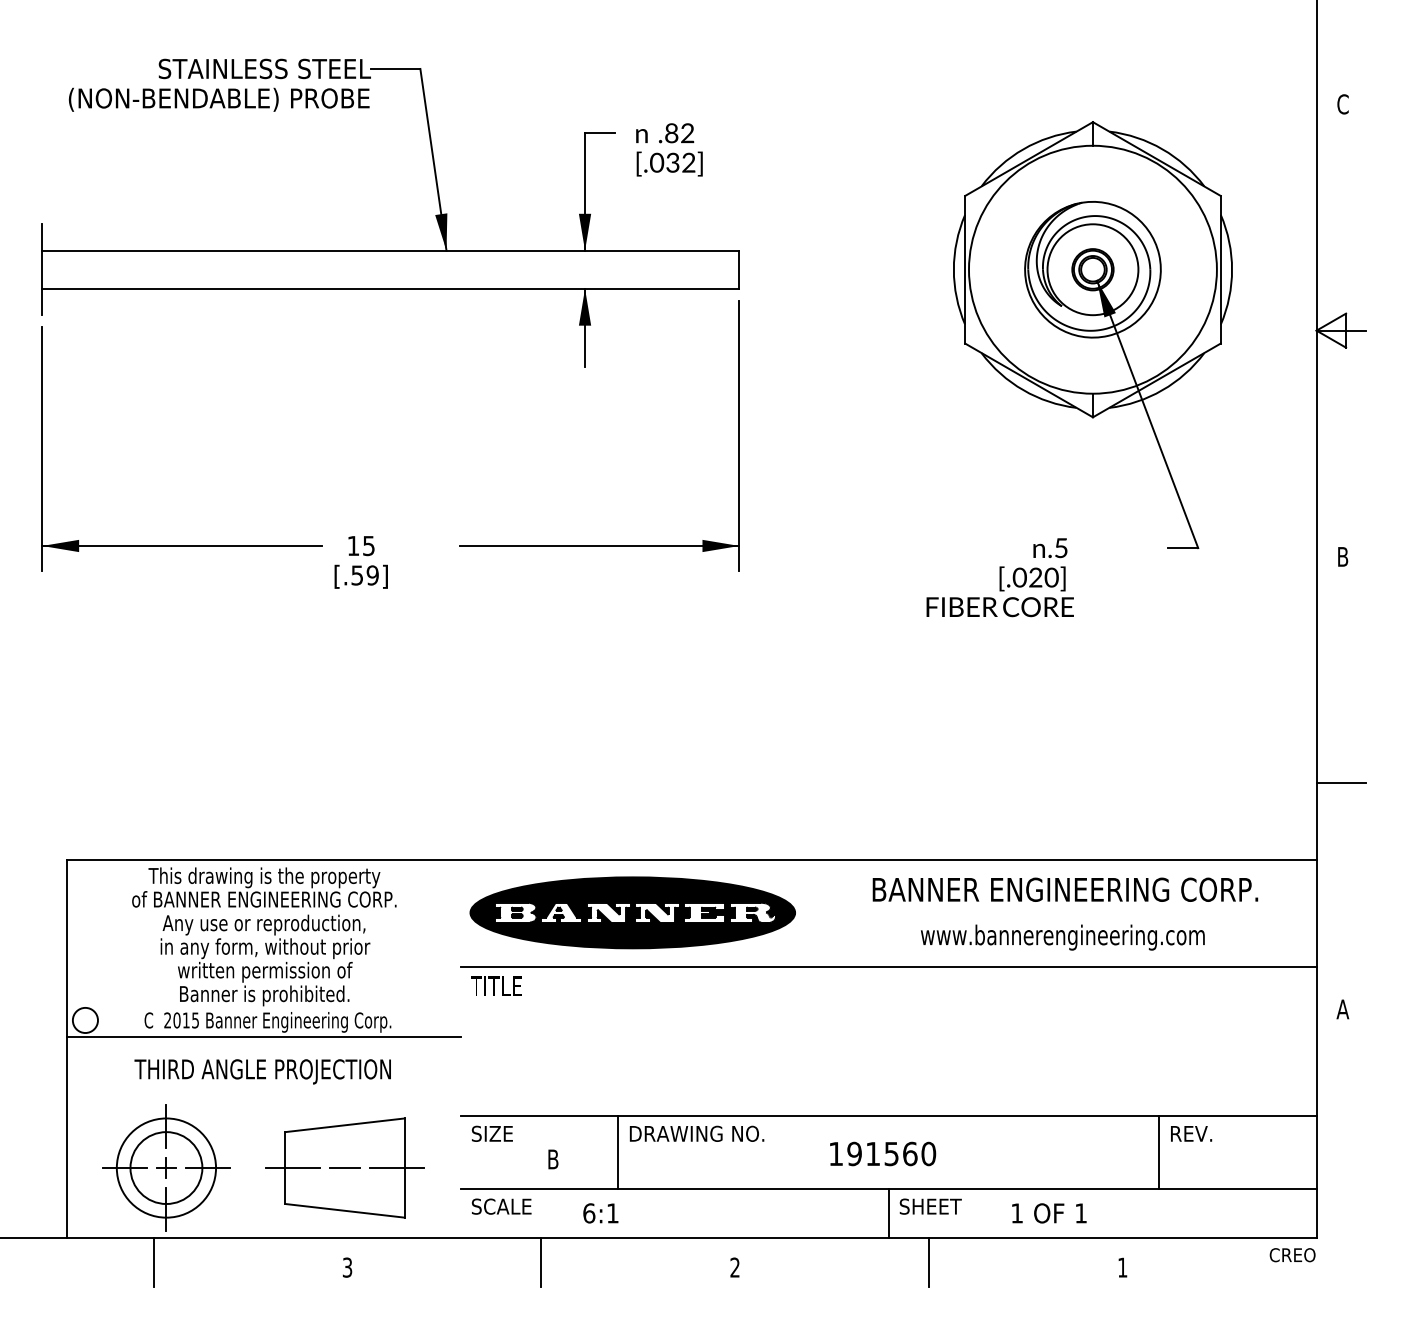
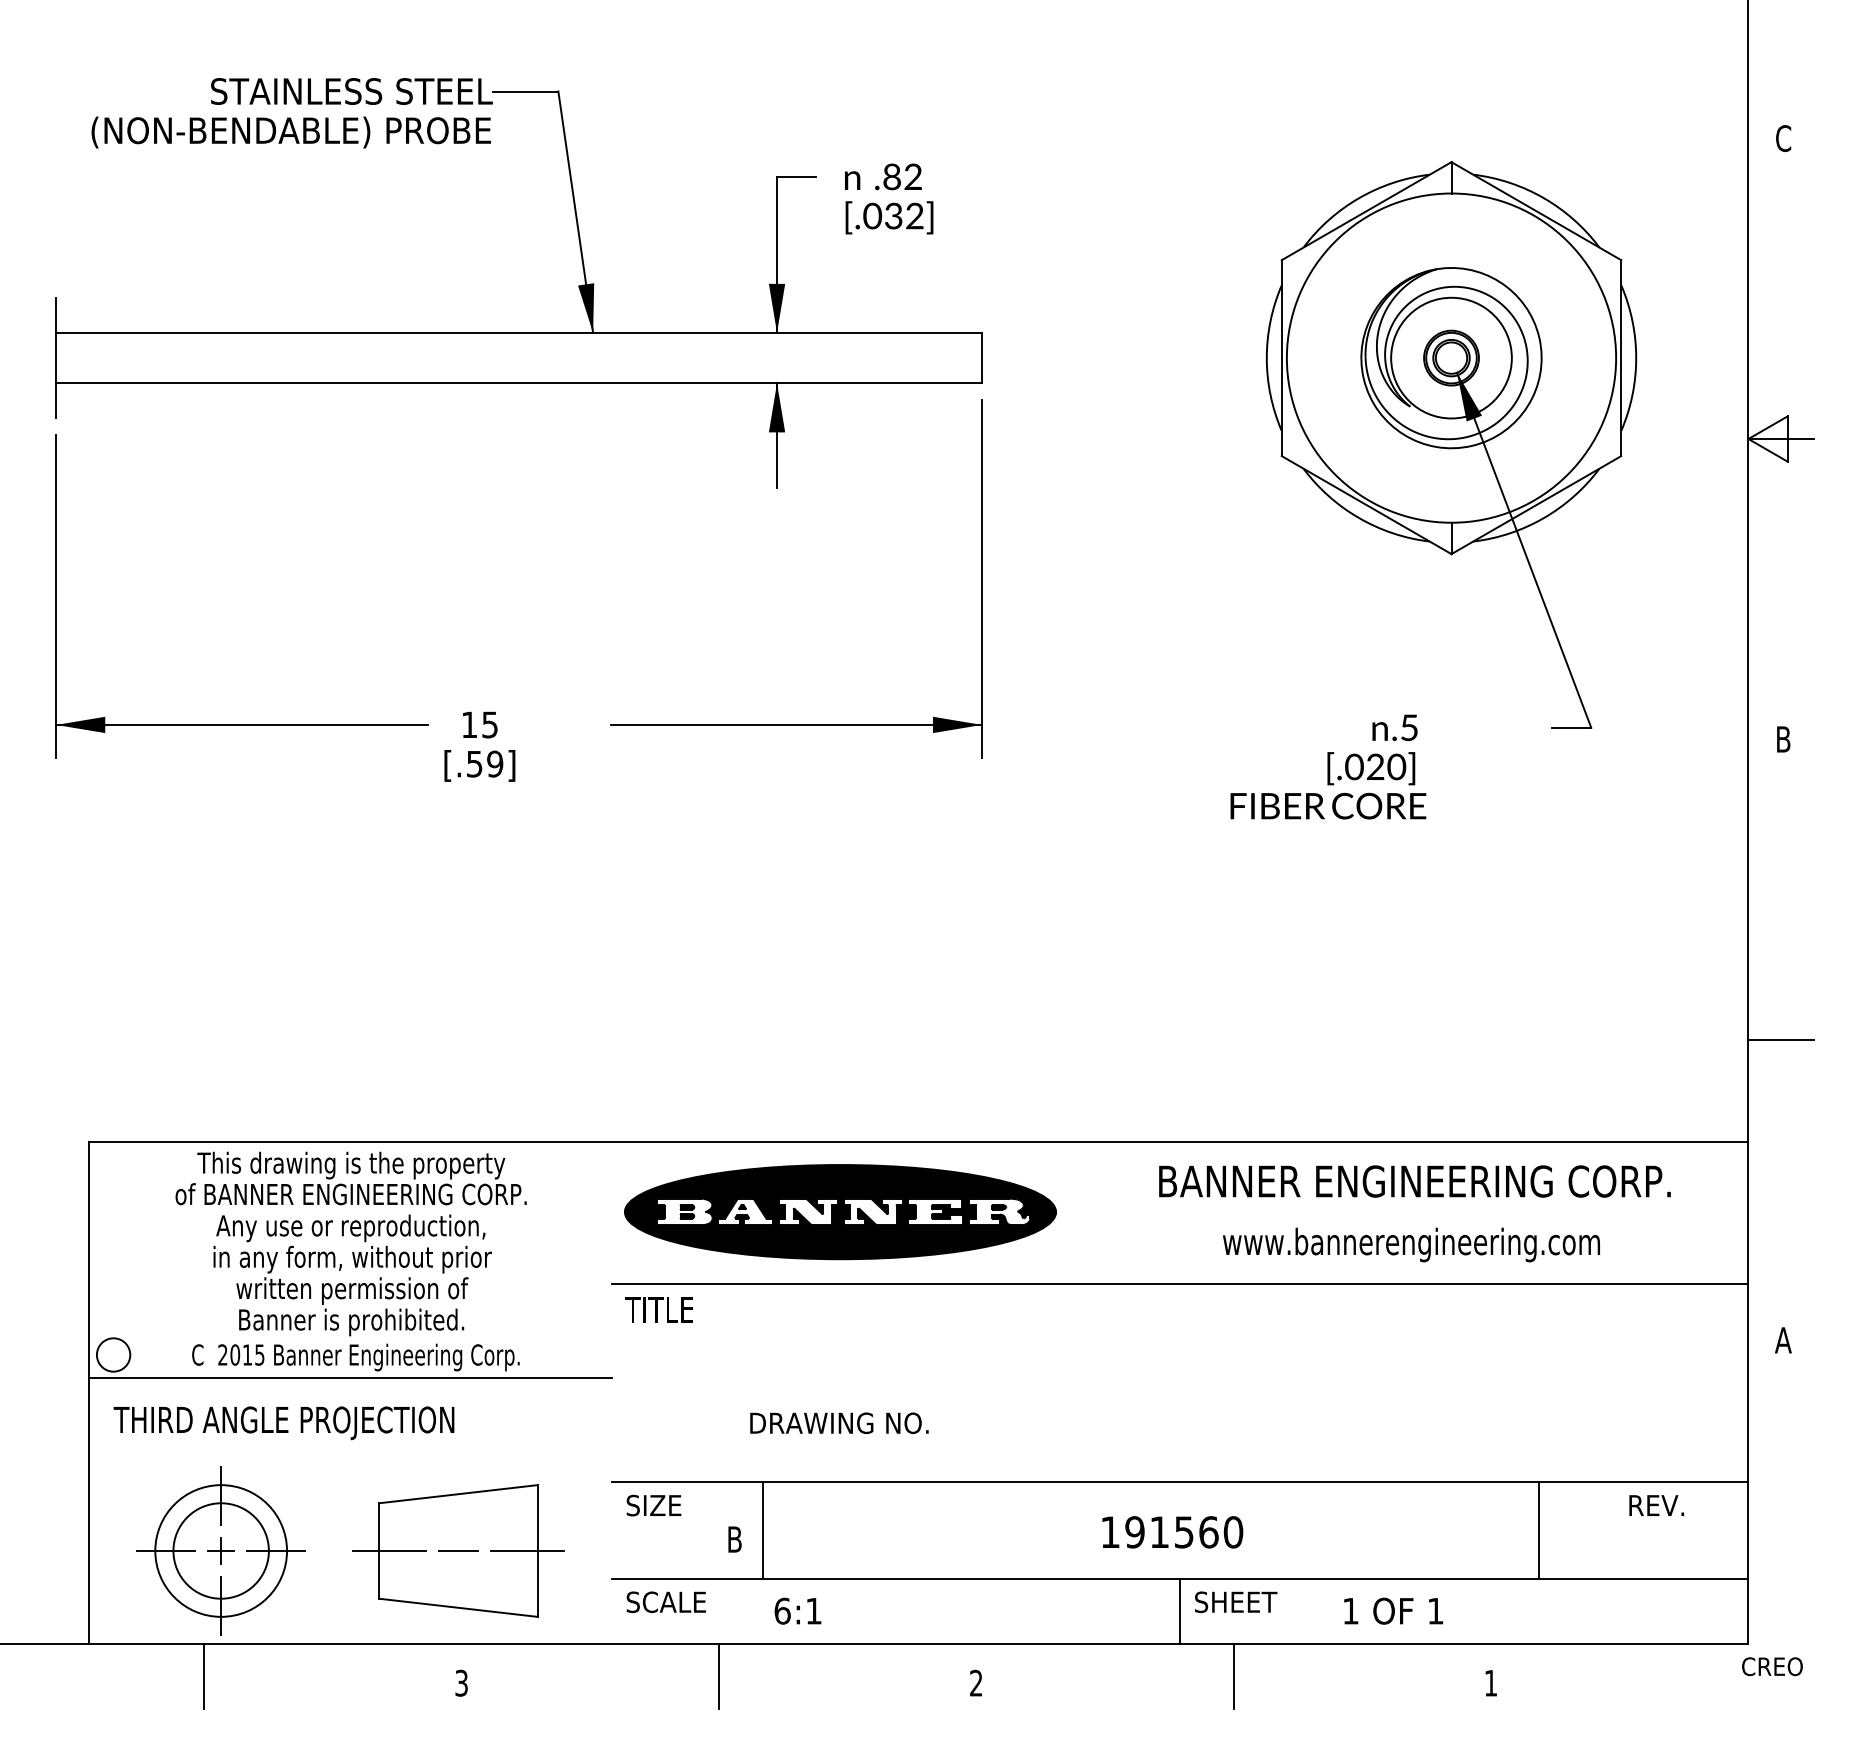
text: (262, 1071) -> (283, 1422), moved
text: (696, 1133) -> (838, 1422), moved
text: (1191, 1133) -> (1656, 1505), moved
line: (618, 1152) -> (763, 1530), moved
text: (1292, 1255) -> (1772, 1667), moved

